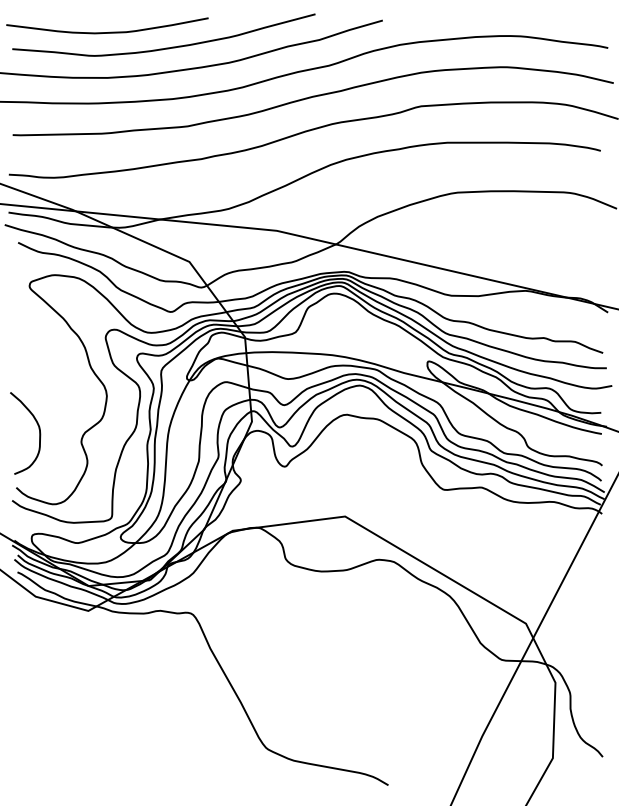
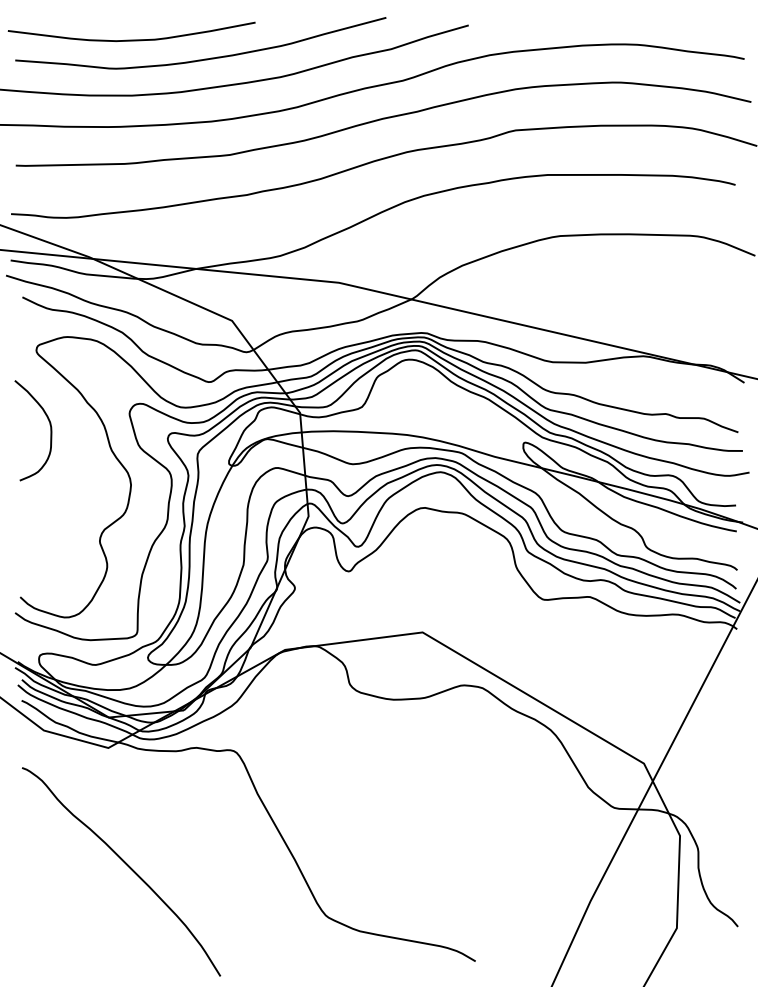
curve: (38, 429) -> (49, 425), moved
curve: (103, 706) -> (126, 865), added

